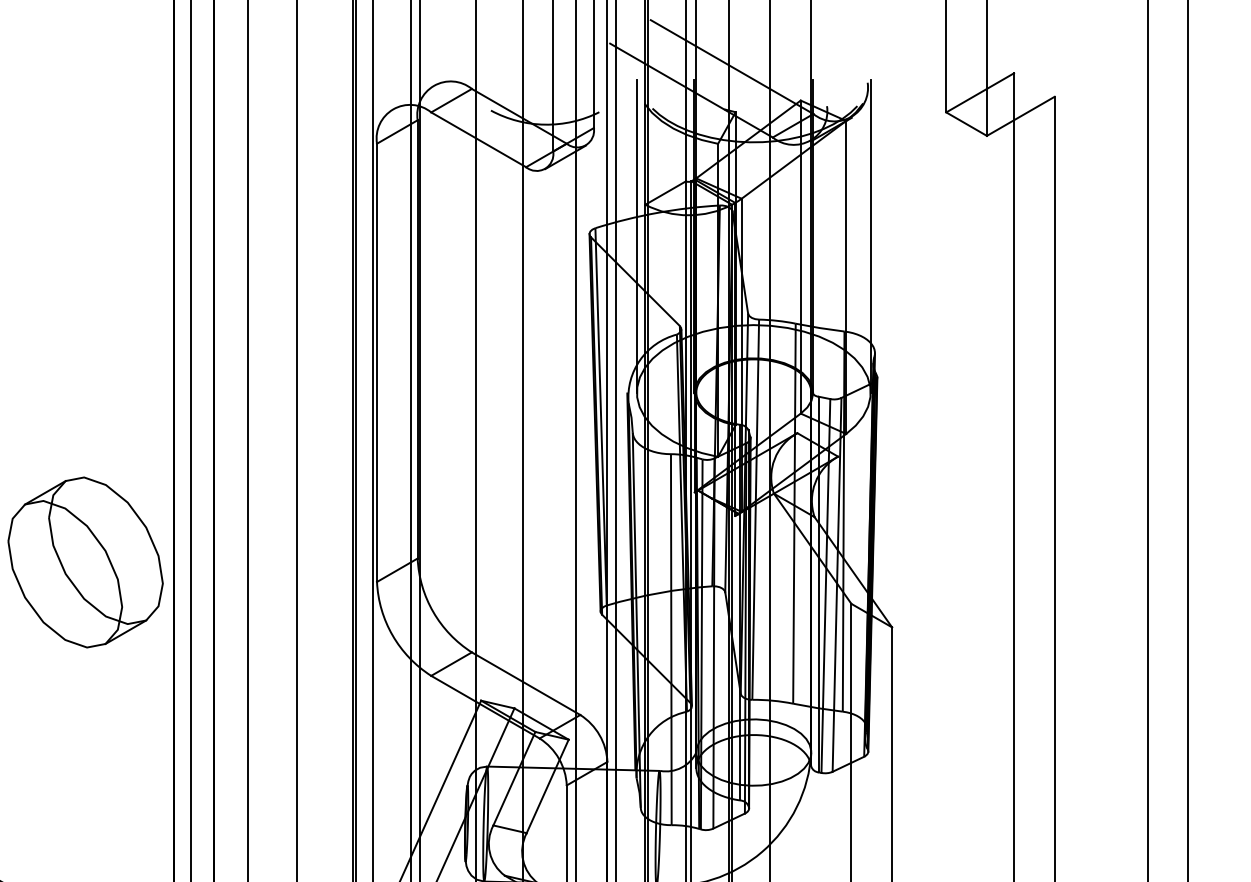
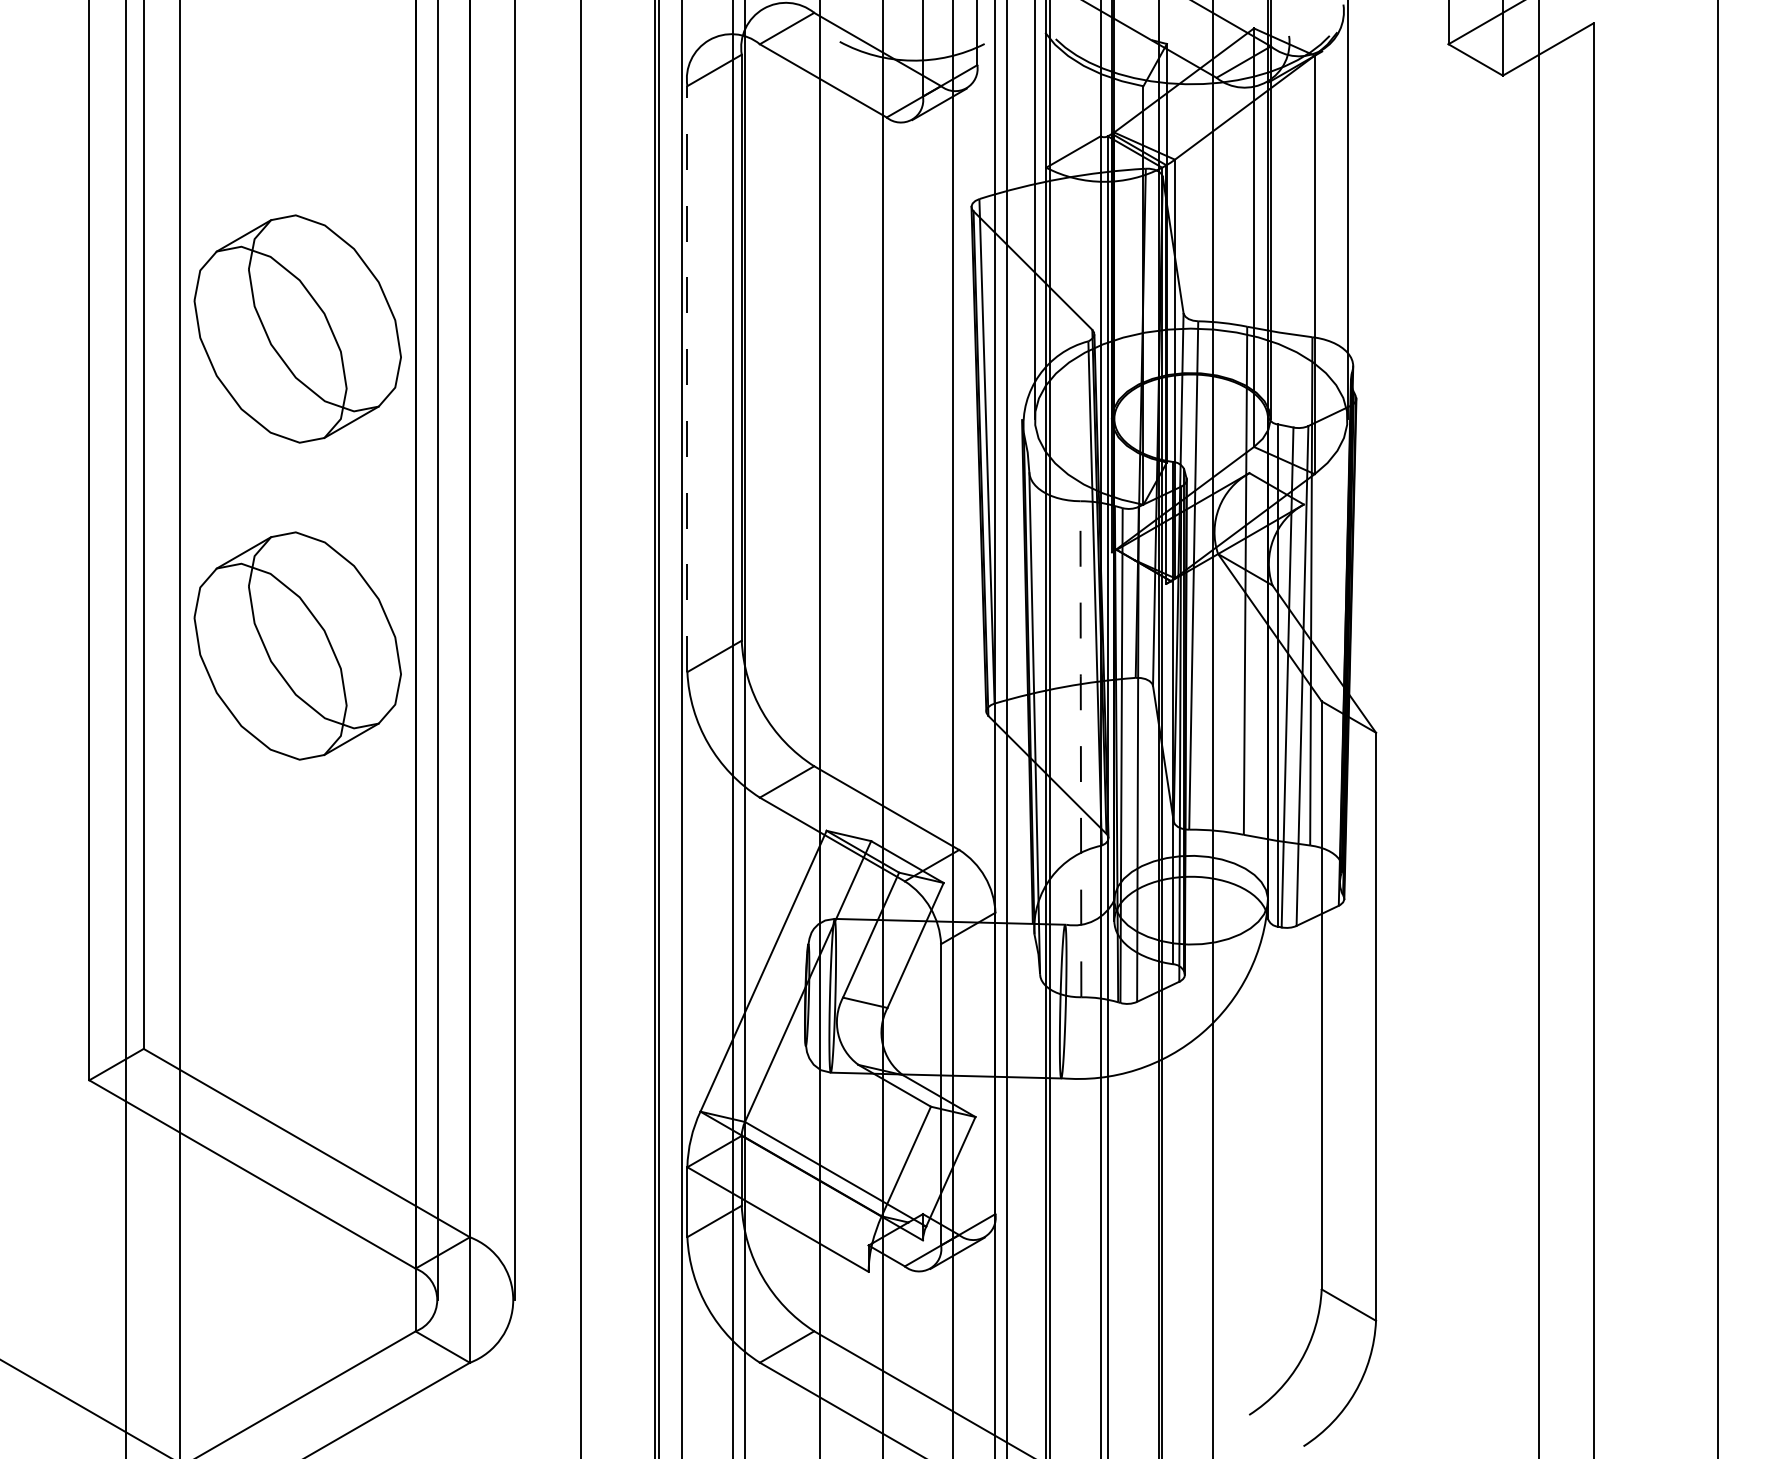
part: (85, 325) -> (297, 328), added
line: (377, 363) -> (687, 379), solid -> dashed
line: (671, 639) -> (1080, 749), solid -> dashed

